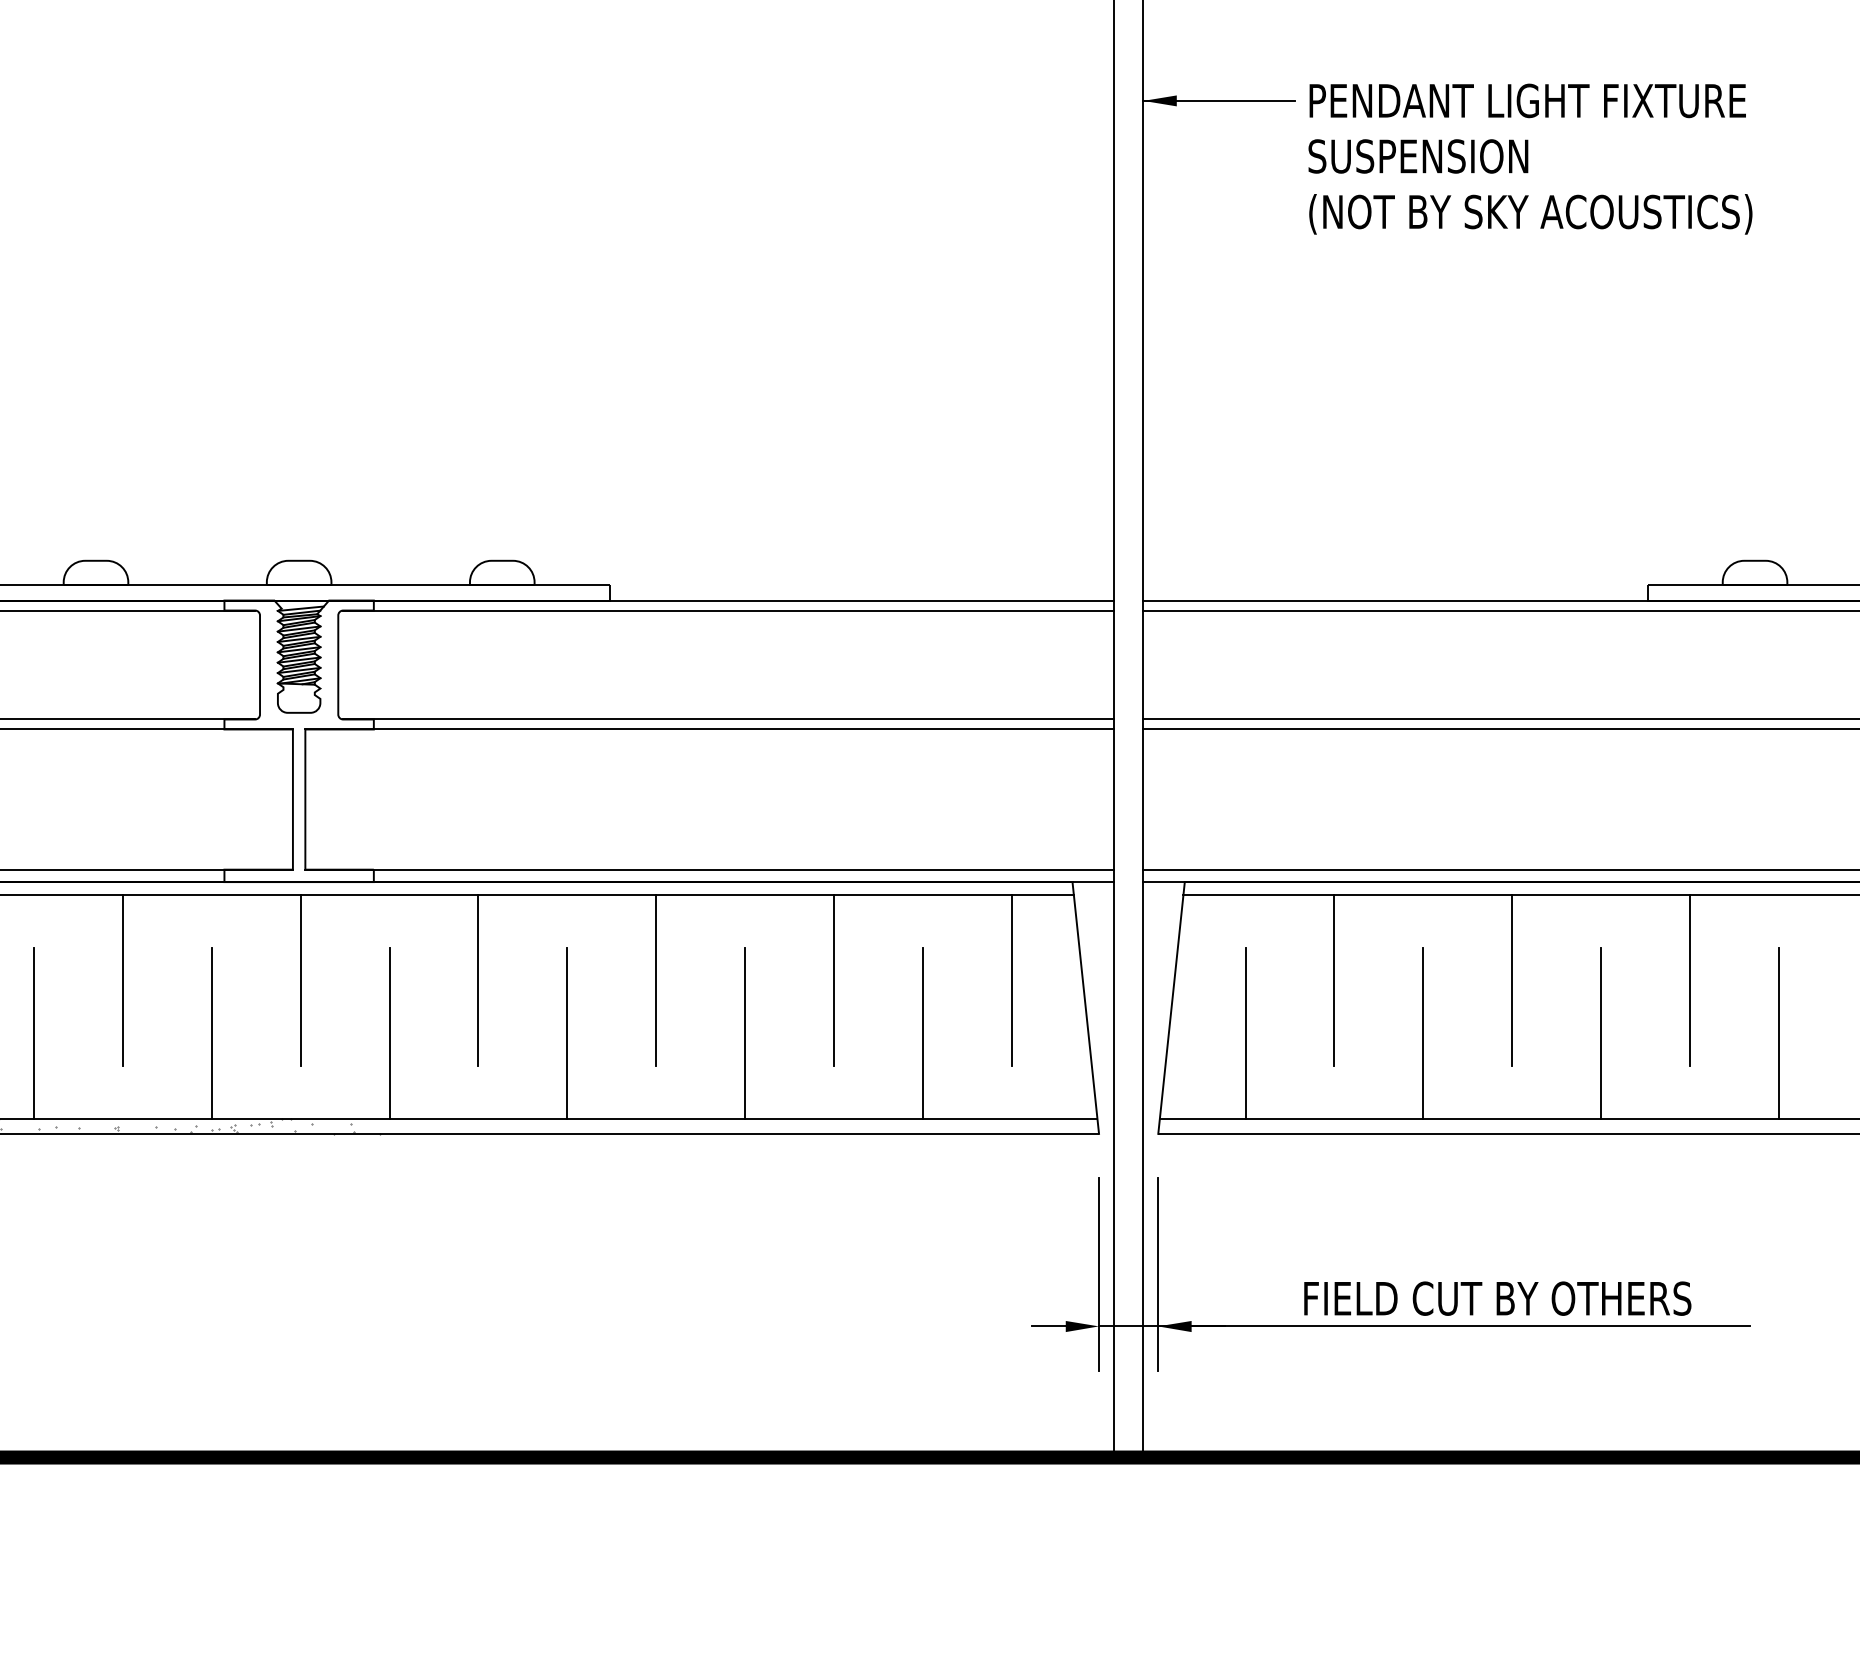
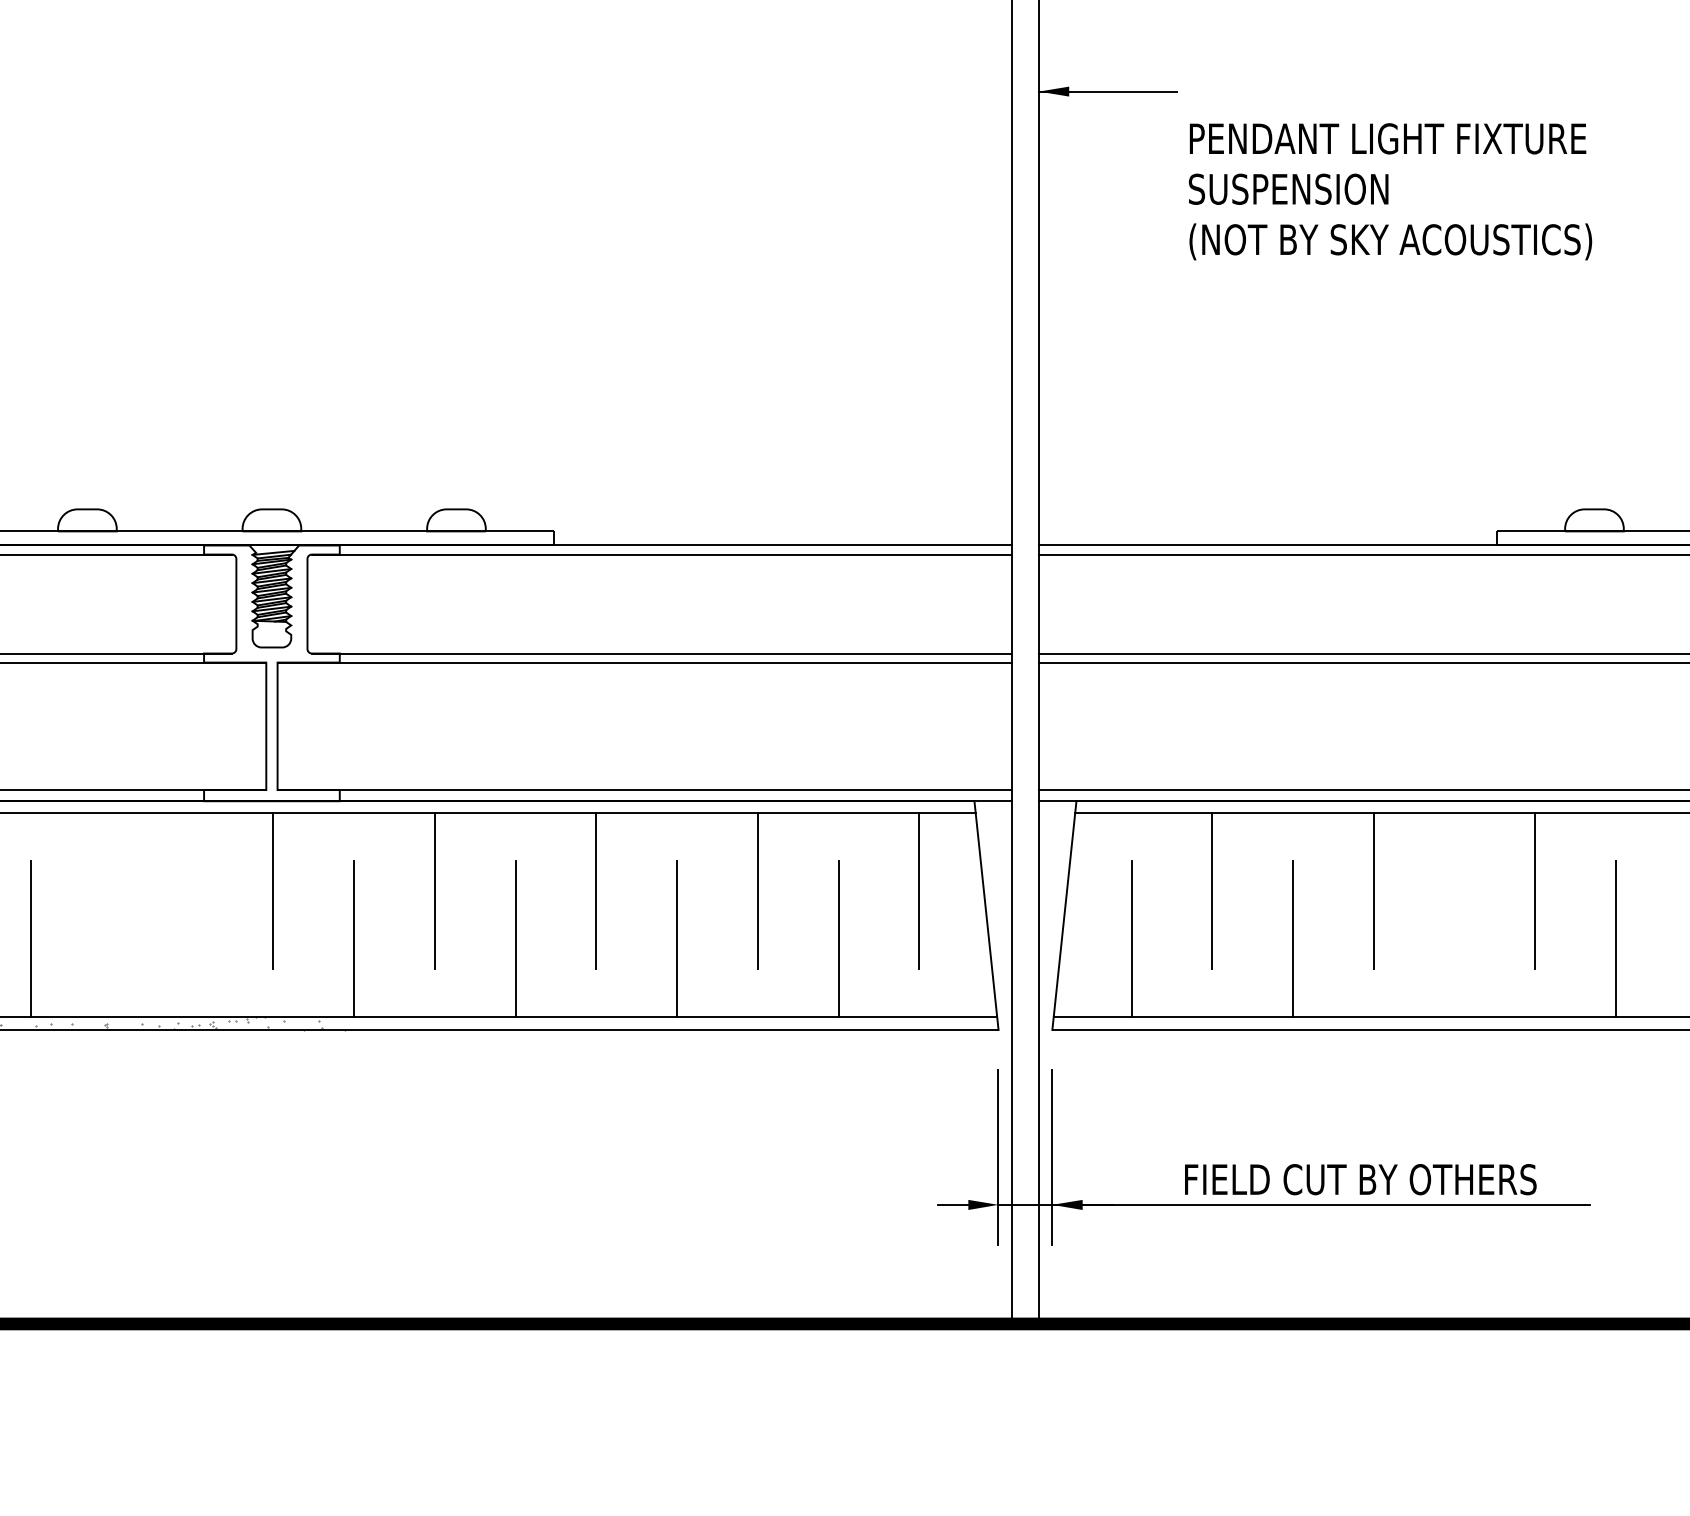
text: (1530, 158) -> (1390, 191), moved
line: (122, 980) -> (111, 890), removed
line: (211, 1033) -> (192, 938), removed
line: (1601, 1033) -> (1454, 938), removed

